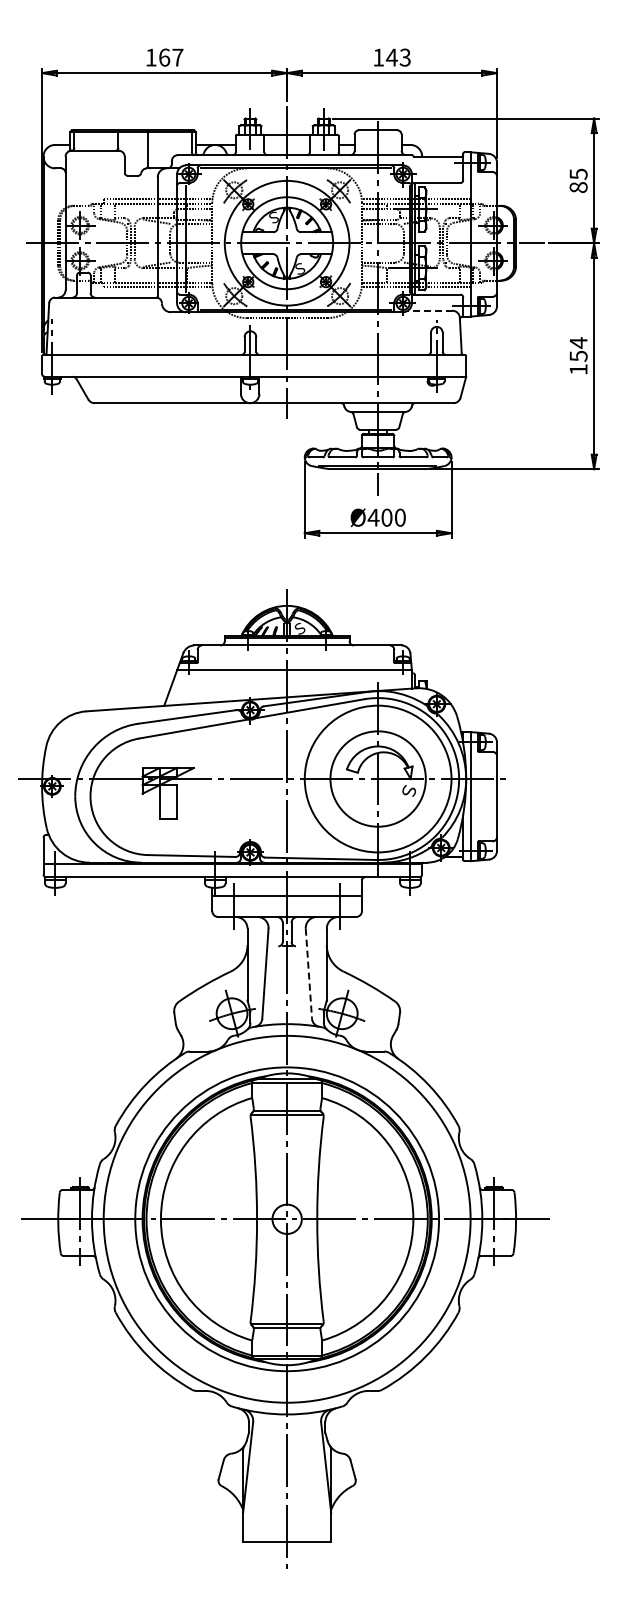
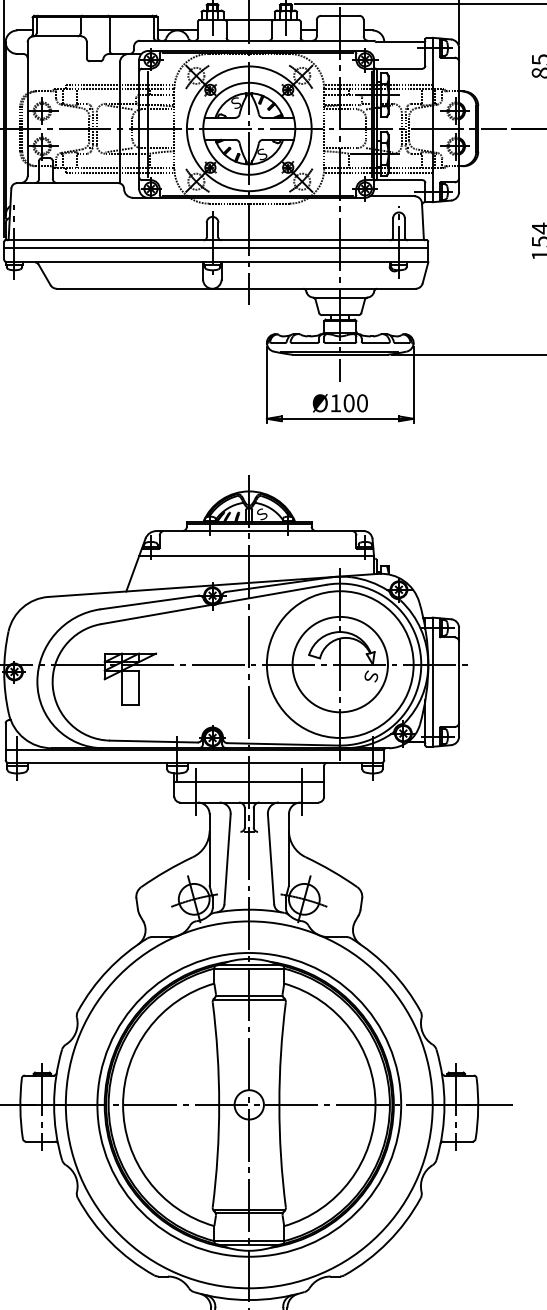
line: (429, 310) -> (391, 196), dashed -> solid
line: (254, 362) -> (216, 248), added
text: (373, 517) -> (335, 403), Ø400 -> Ø100
line: (308, 974) -> (270, 860), dashed -> solid

